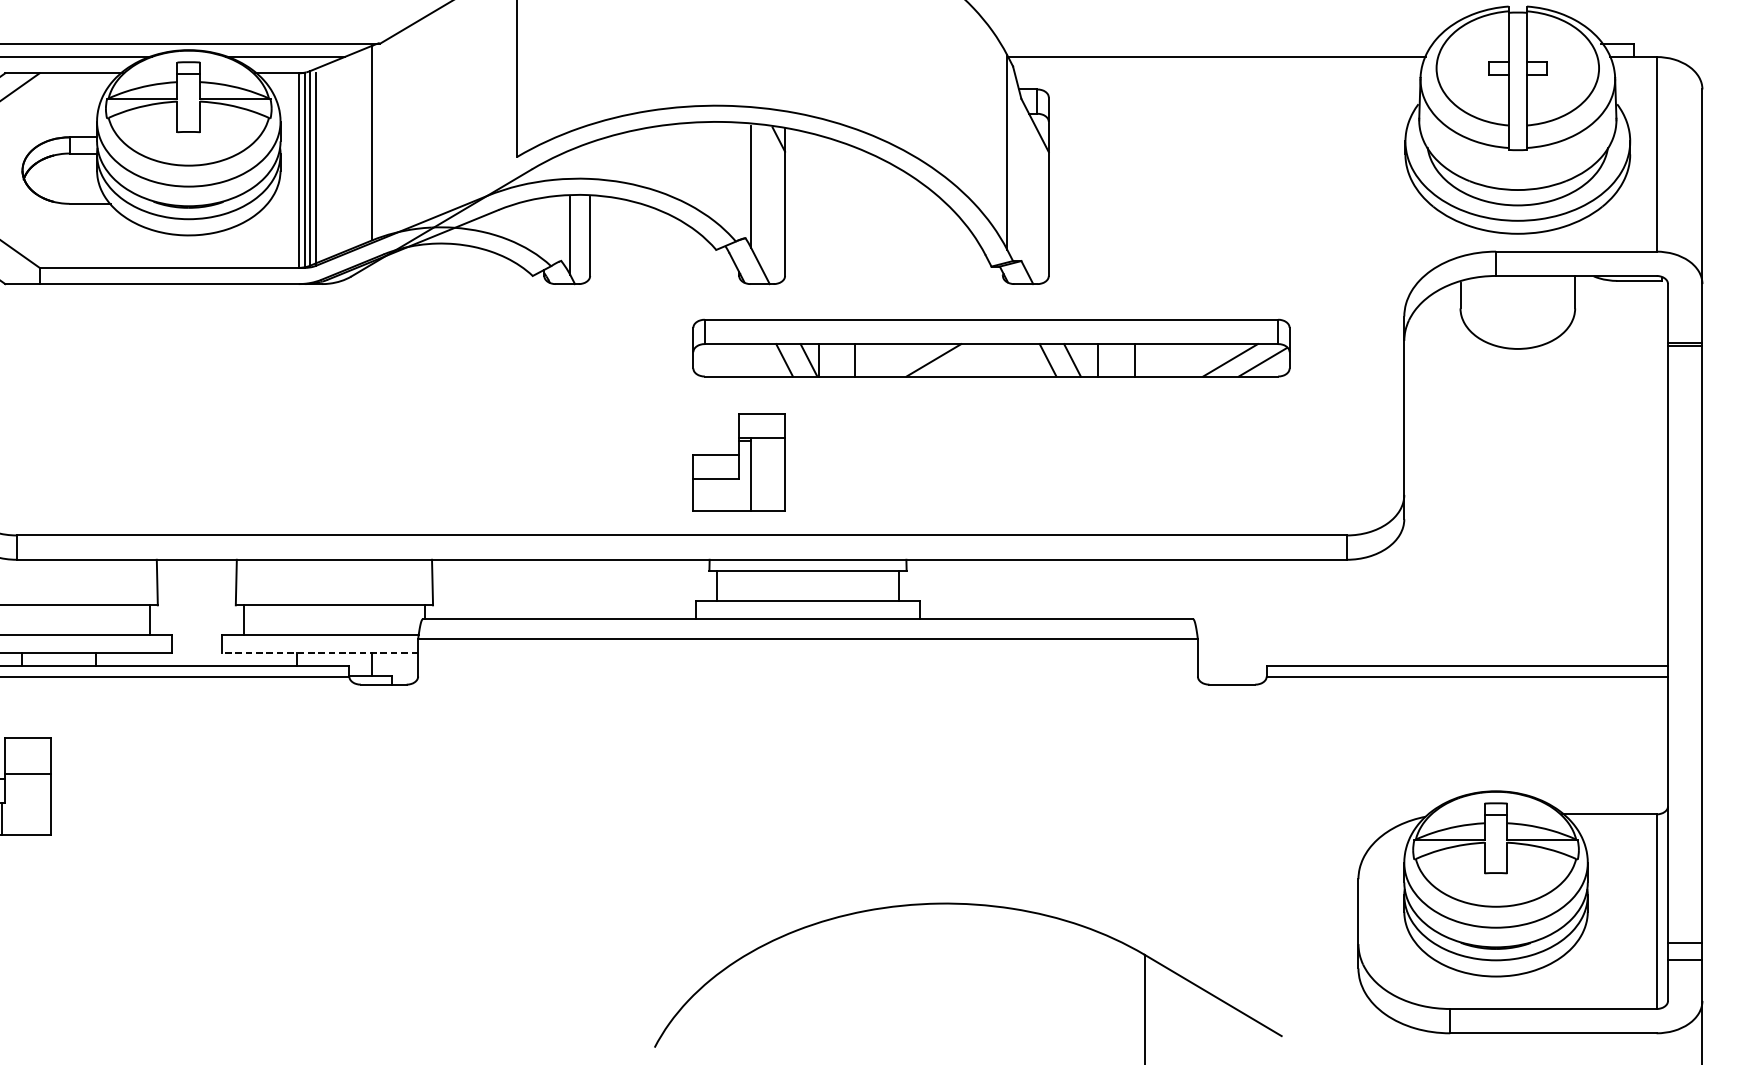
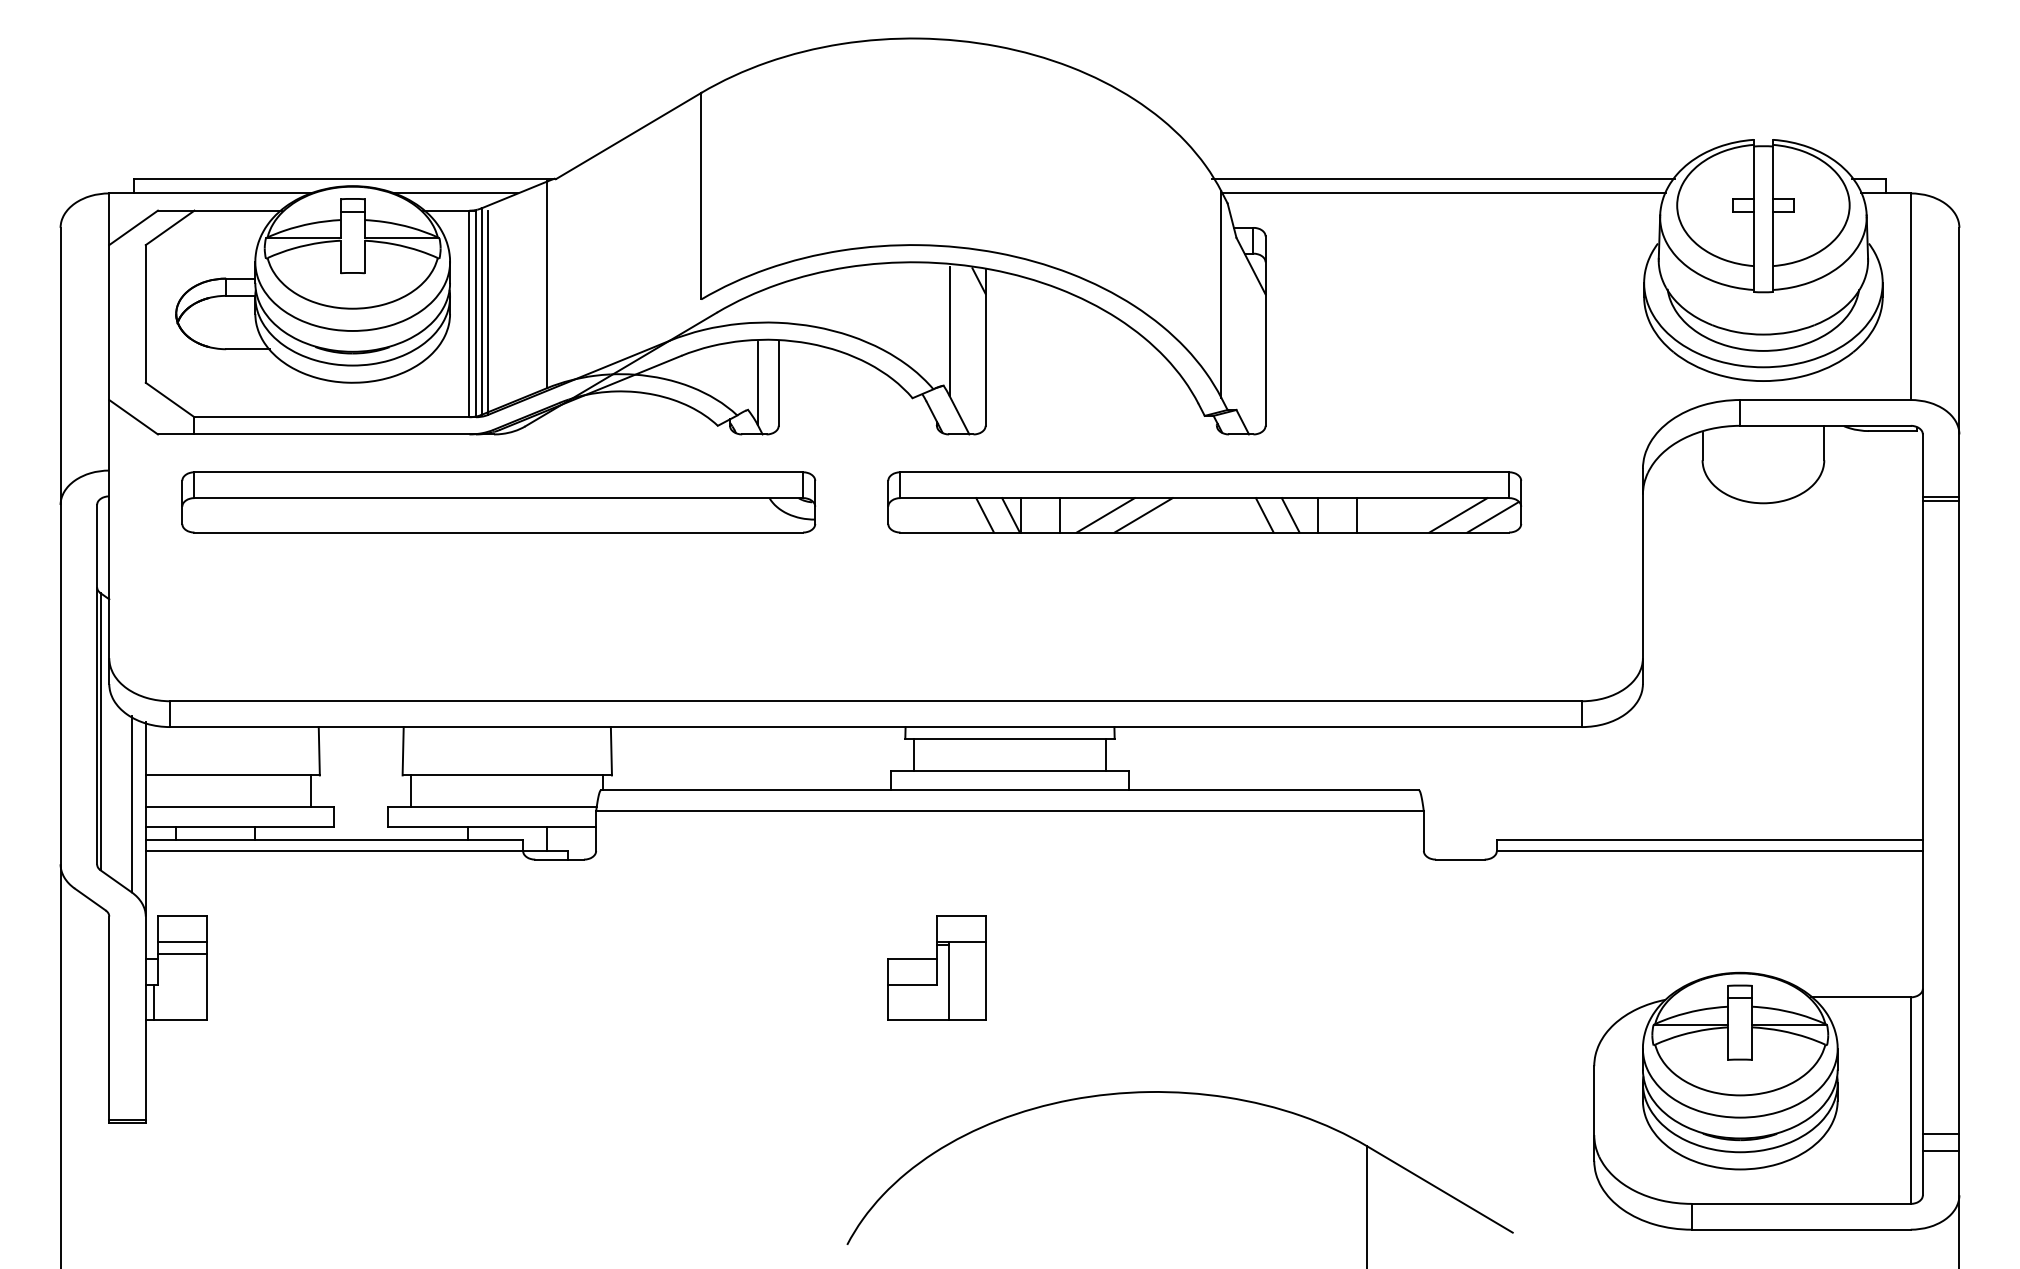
line: (1216, 43) -> (1443, 179), added
part: (326, 348) -> (498, 502), added
line: (898, 360) -> (1105, 515), added
part: (738, 462) -> (936, 967), moved
line: (319, 653) -> (491, 826), dashed -> solid
line: (27, 762) -> (181, 942), added

